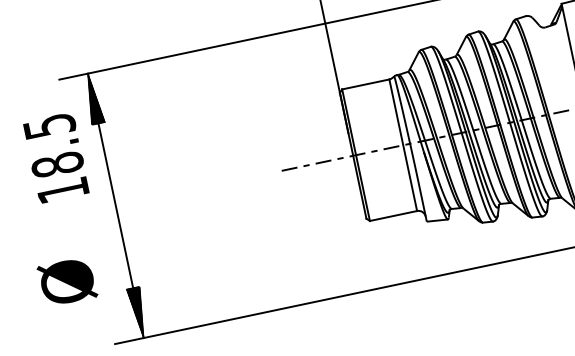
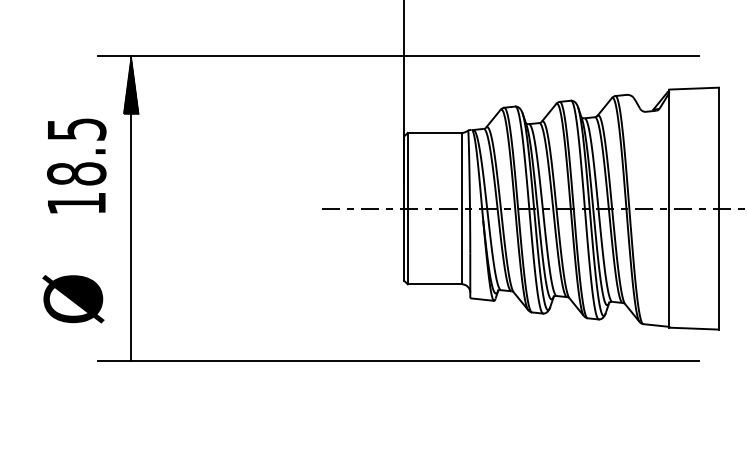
text: (55, 157) -> (76, 165), moved
text: (67, 282) -> (73, 299), moved
hatch: (137, 312) -> (130, 331), removed

